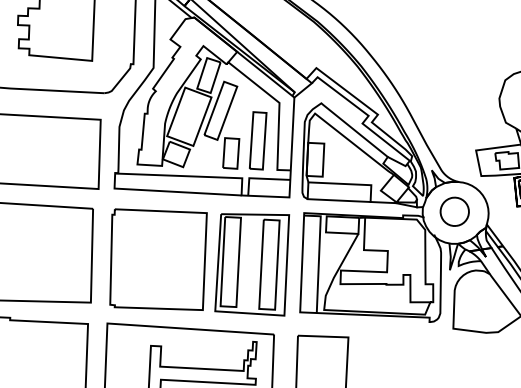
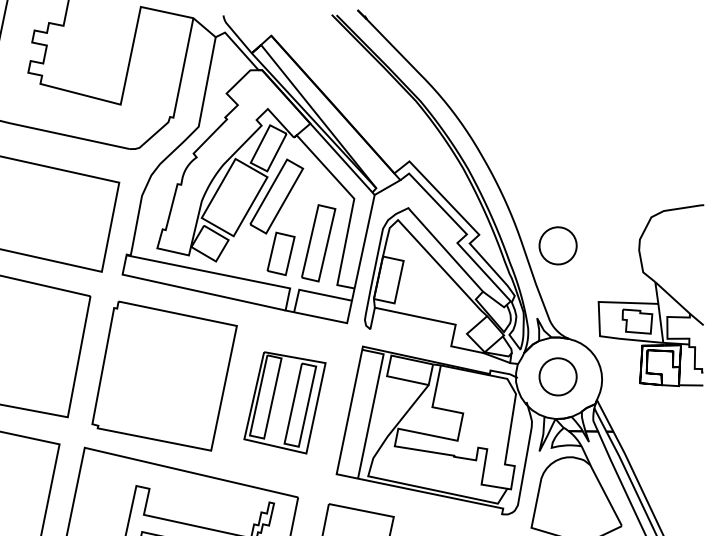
part: (438, 113) -> (557, 245), added
line: (338, 200) -> (410, 337), removed
part: (252, 264) -> (284, 402), size x0.7

